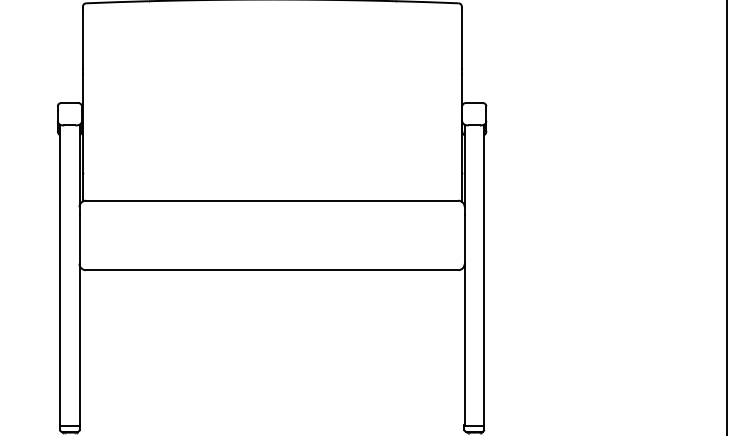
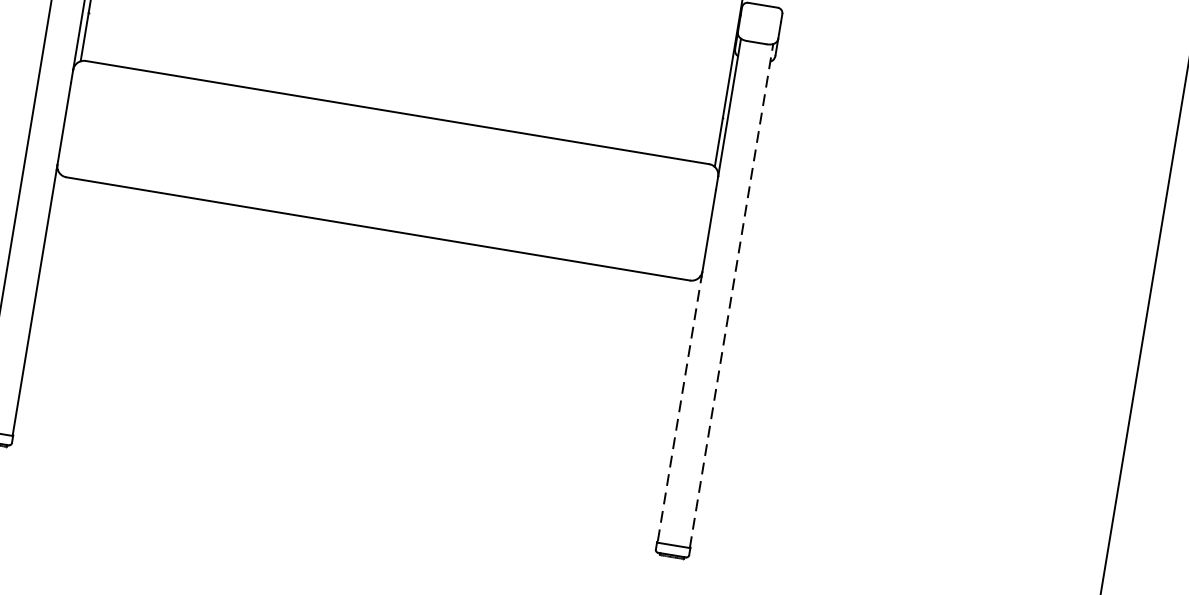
line: (483, 274) -> (730, 294), solid -> dashed
line: (464, 344) -> (679, 406), solid -> dashed

